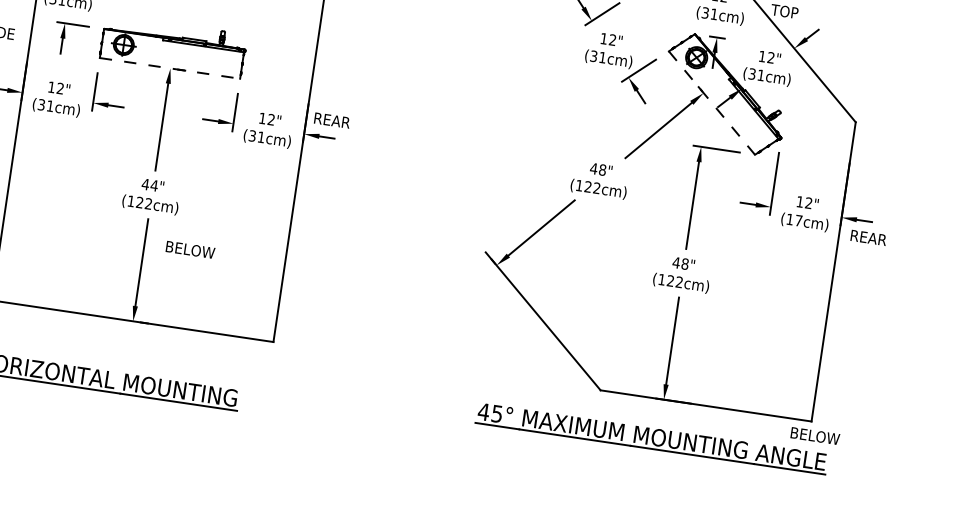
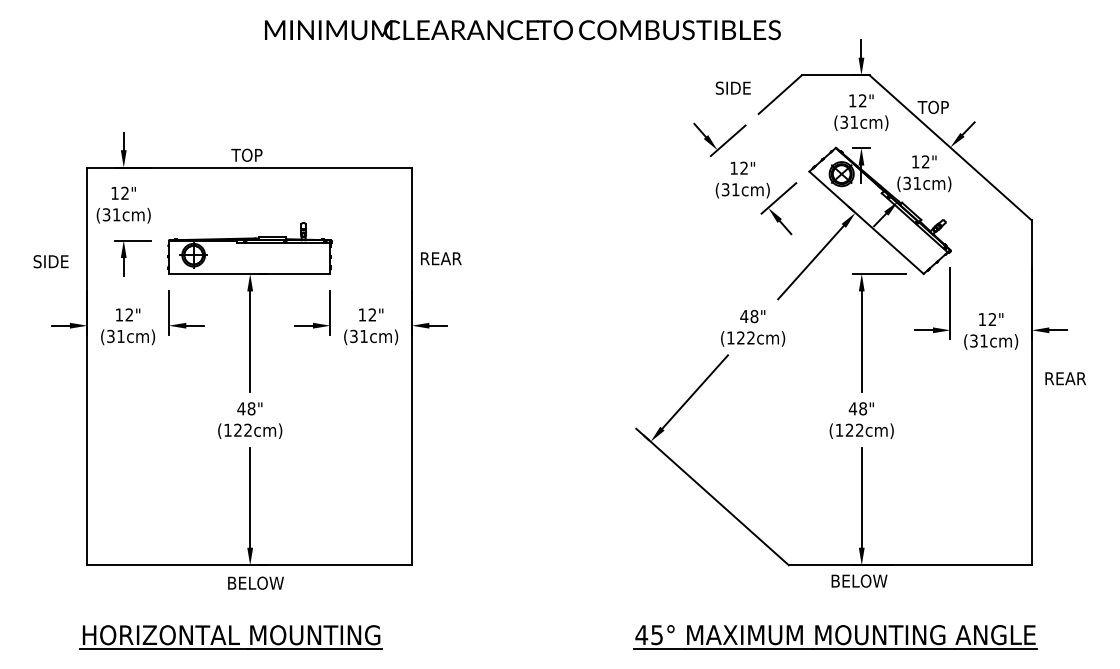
line: (169, 68) -> (249, 273), dashed -> solid
line: (711, 102) -> (866, 222), dashed -> solid
text: (332, 120) -> (441, 258), moved
text: (154, 185) -> (251, 408), 44" -> 48"
text: (794, 219) -> (978, 340), (17cm) -> (31cm)
text: (868, 237) -> (1065, 378), moved
text: (190, 249) -> (255, 582), moved
text: (815, 435) -> (859, 580), moved
part: (651, 438) -> (835, 637), moved

